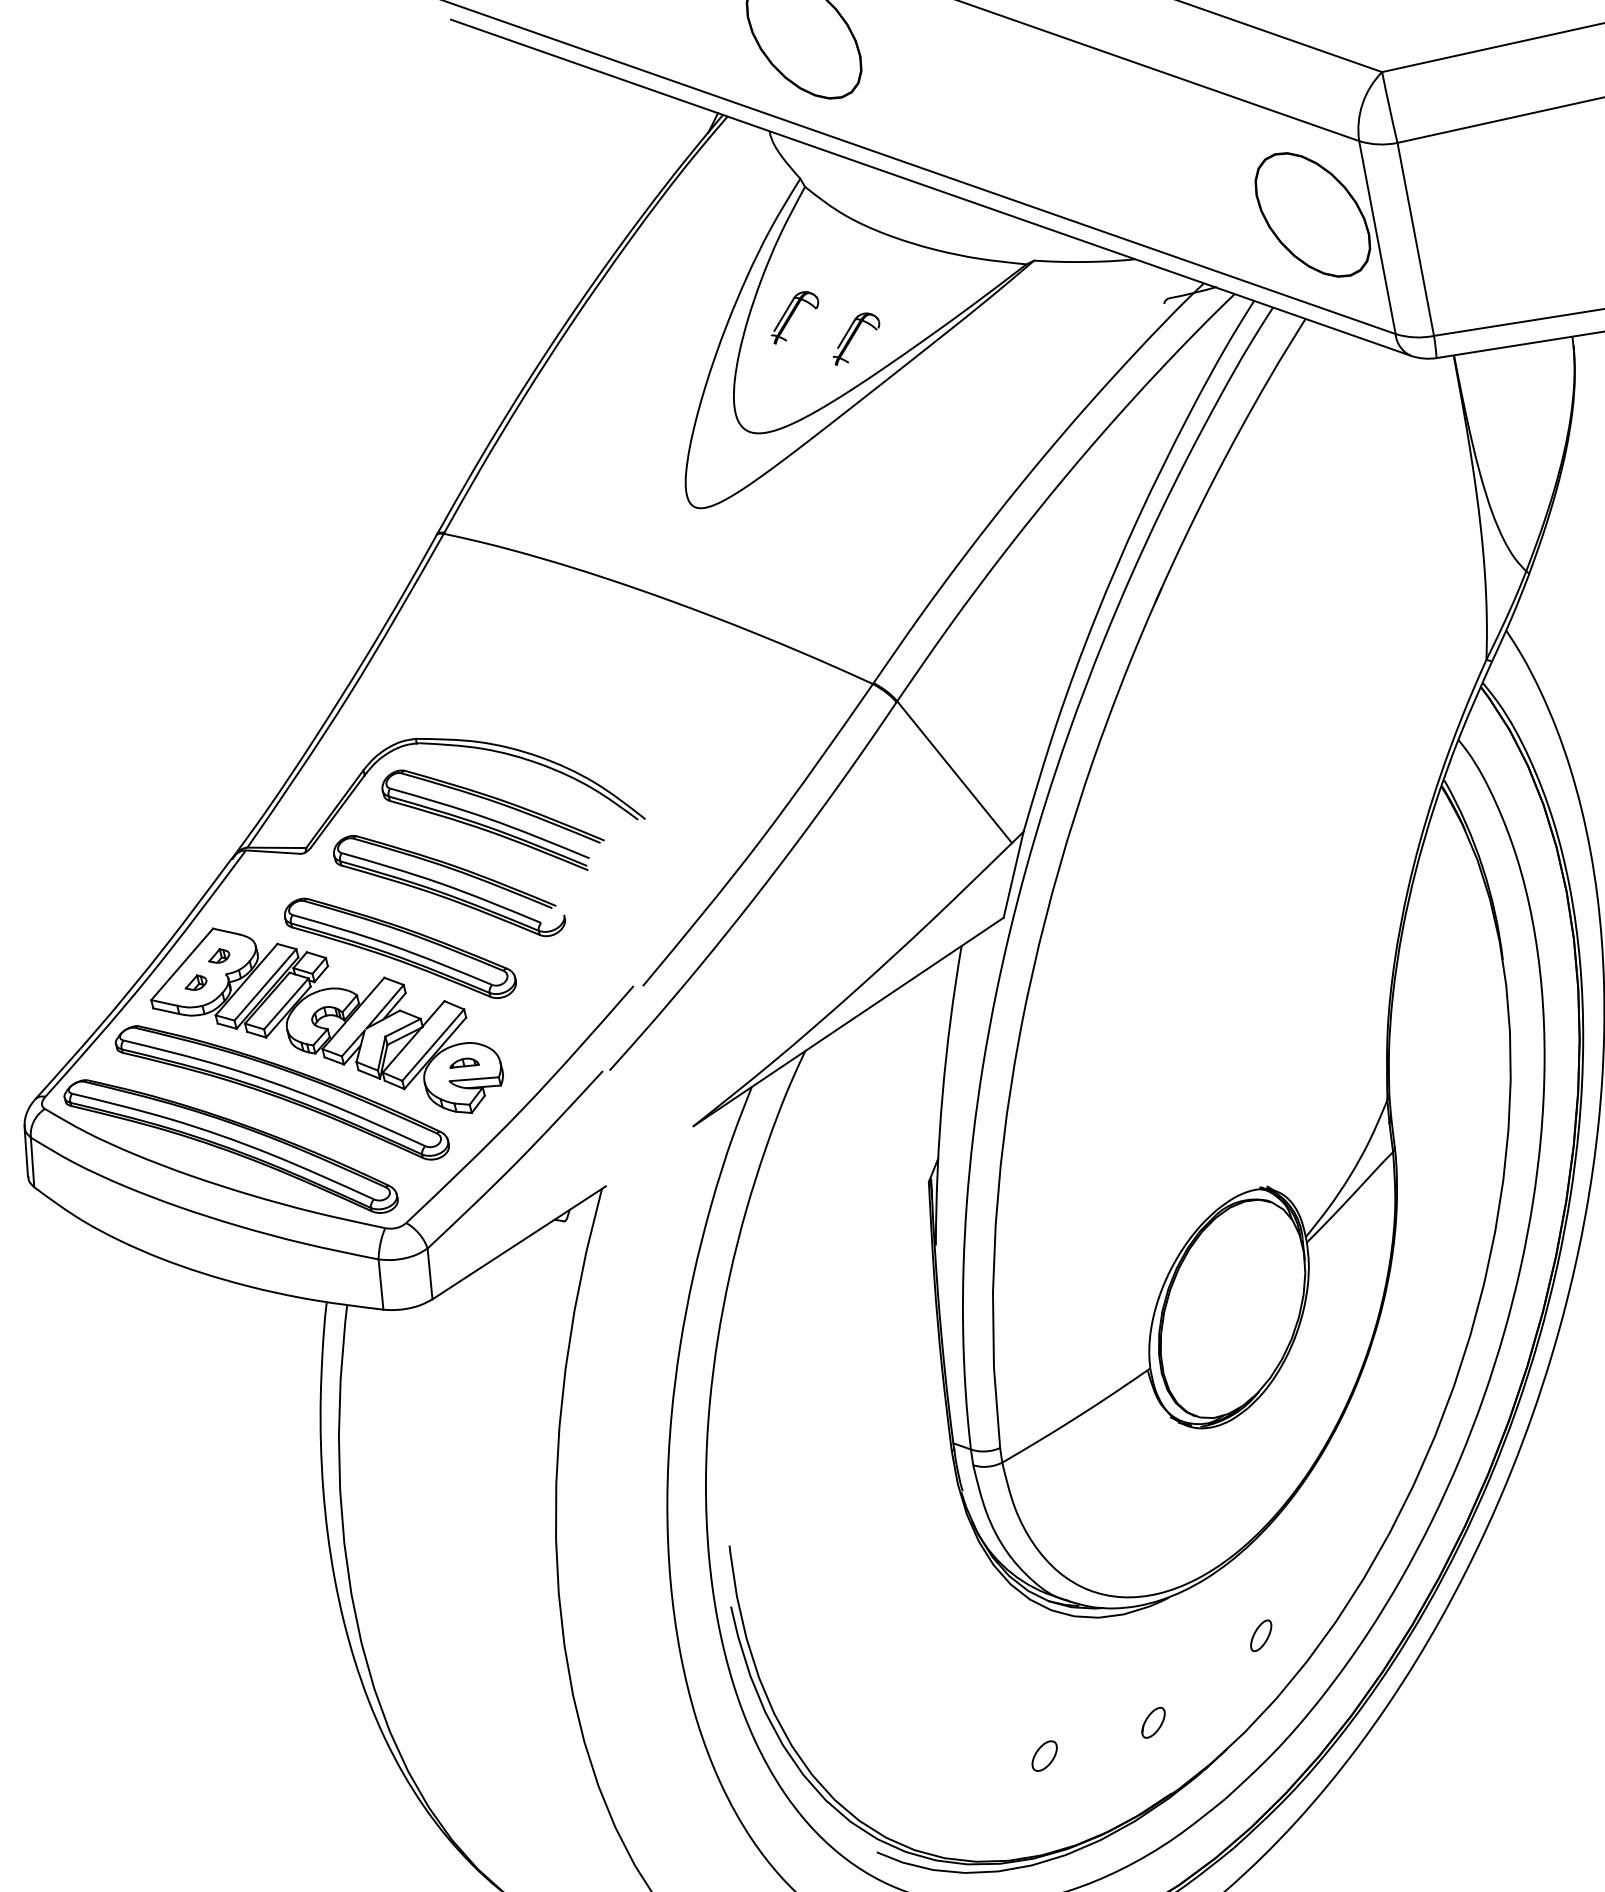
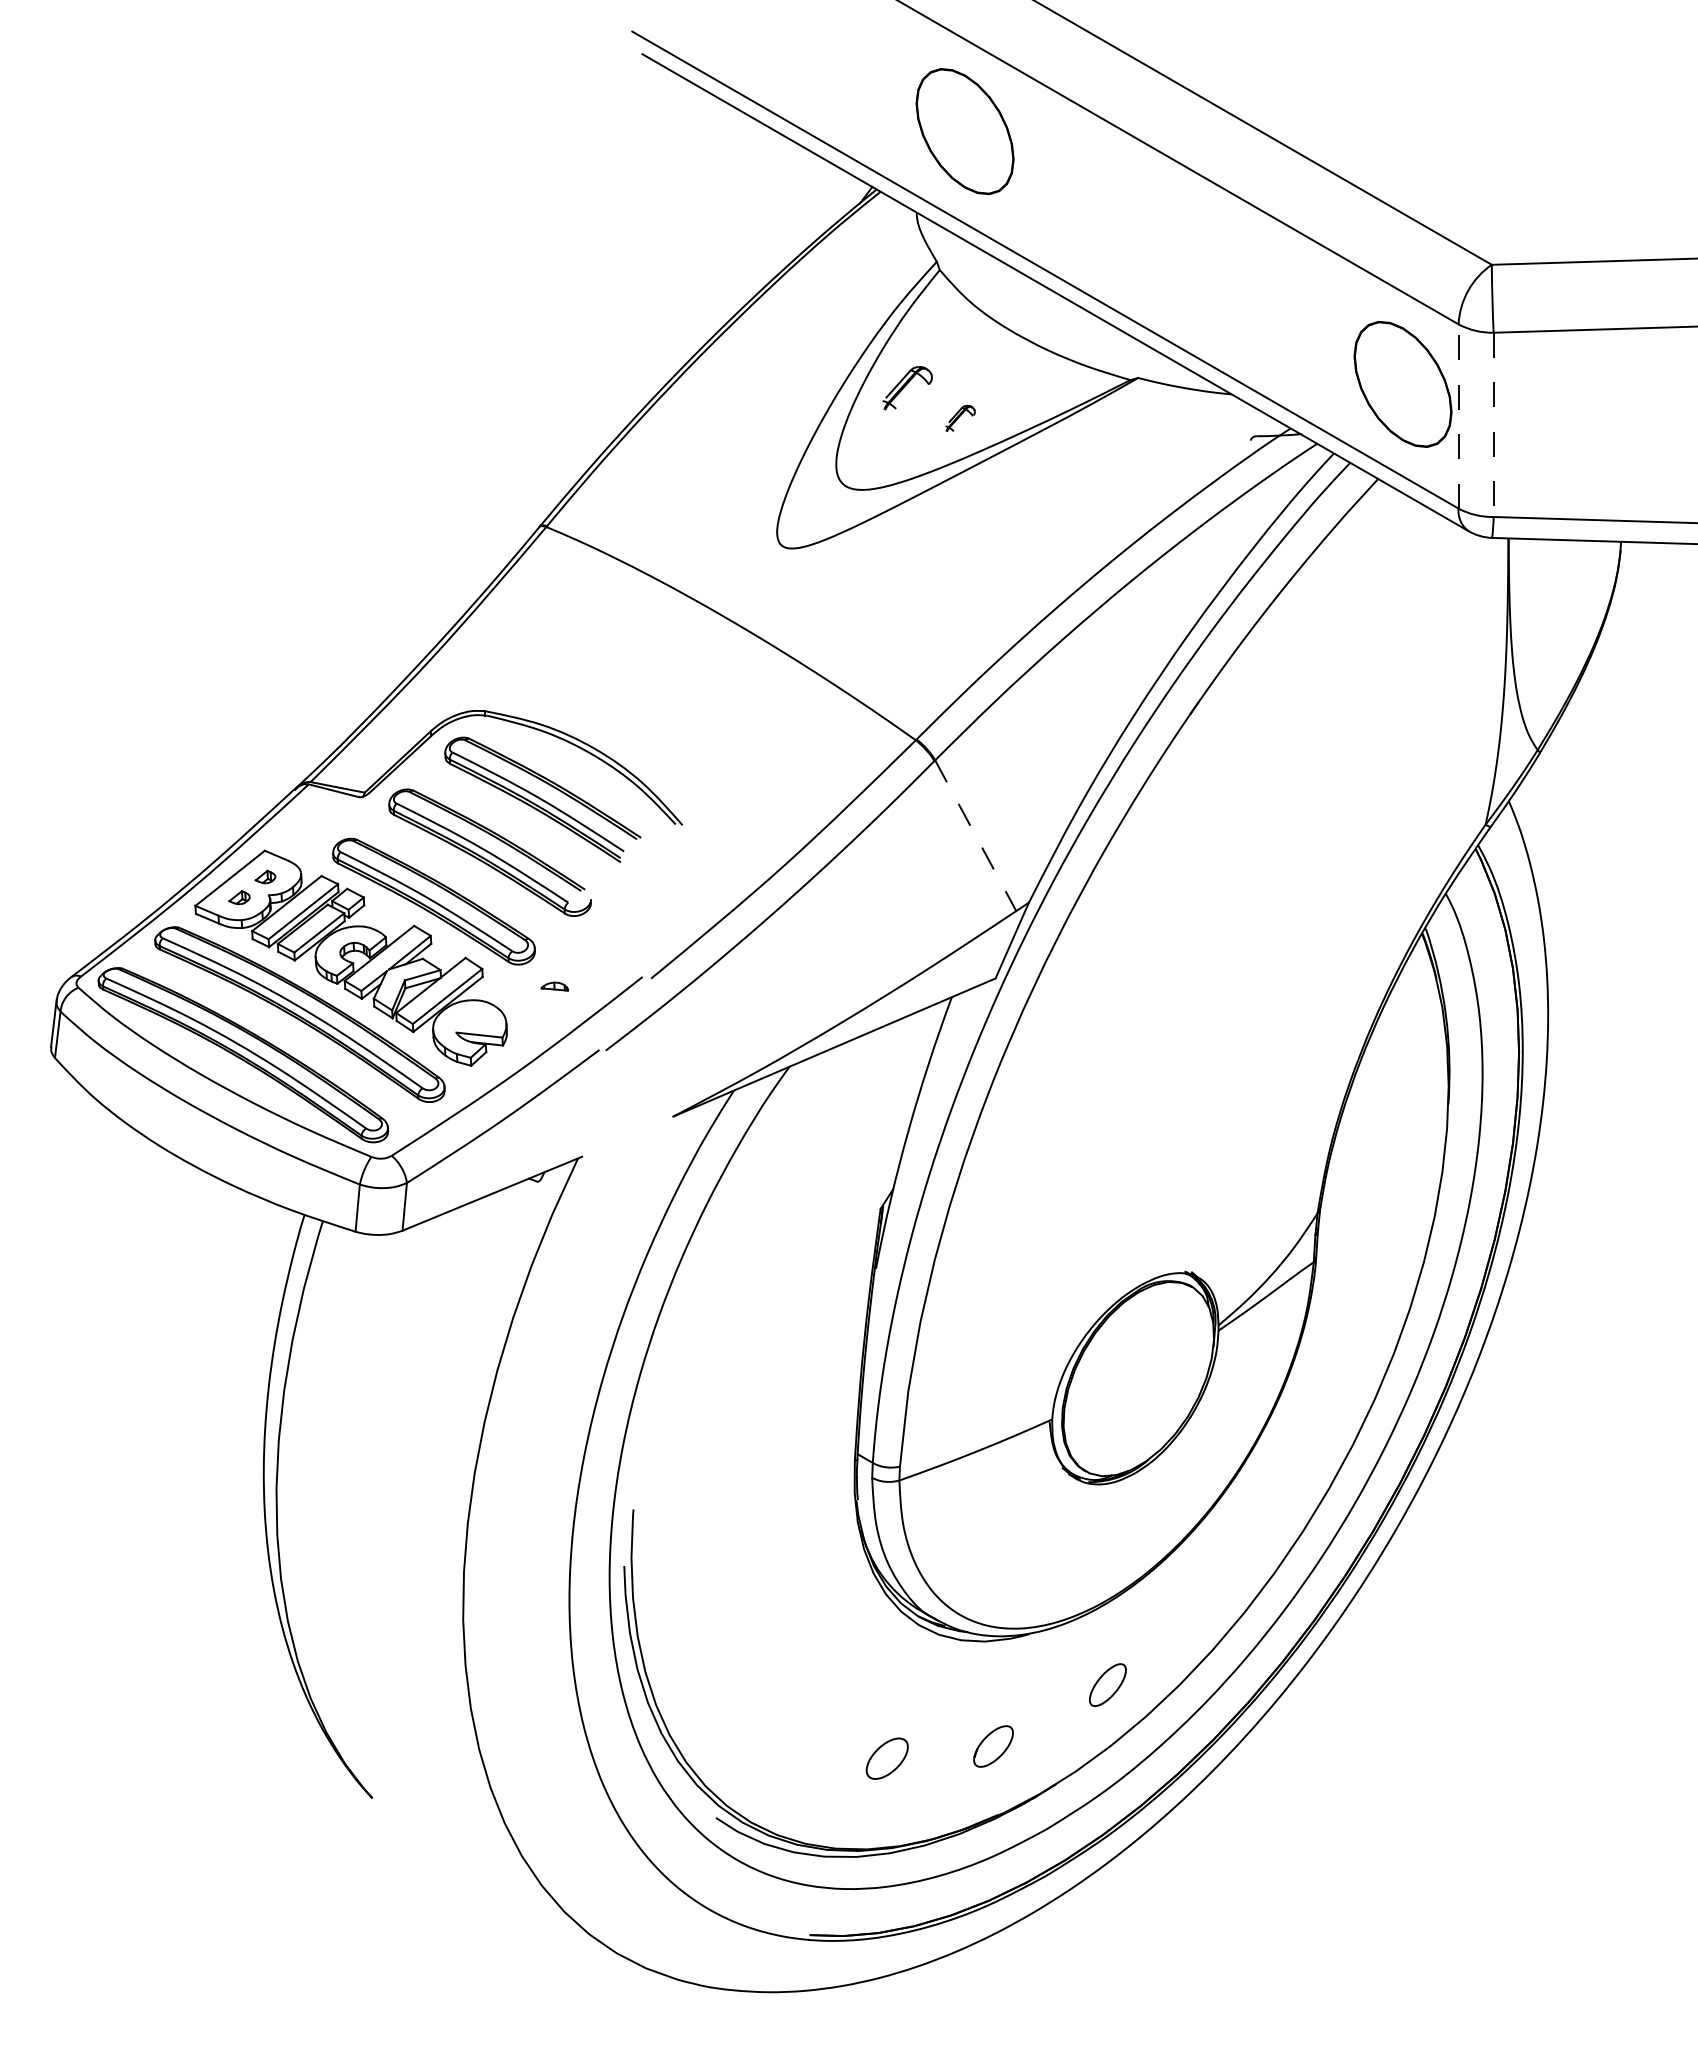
line: (1377, 237) -> (1458, 416), solid -> dashed
line: (1415, 240) -> (1493, 425), solid -> dashed
part: (856, 338) -> (960, 418), size x0.6
line: (954, 772) -> (975, 835), solid -> dashed
part: (463, 1063) -> (554, 986), moved
part: (1260, 1636) -> (1107, 1685), size x1.6
part: (1153, 1722) -> (993, 1746), size x1.6
part: (1044, 1755) -> (887, 1757), size x1.6

